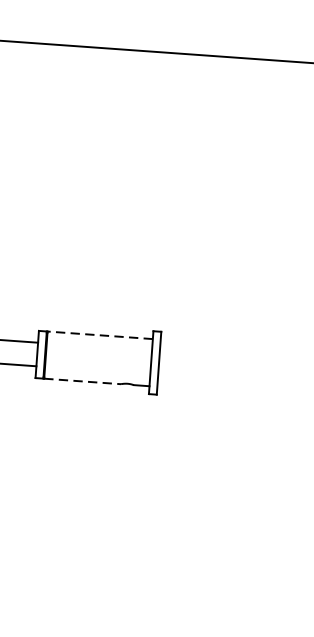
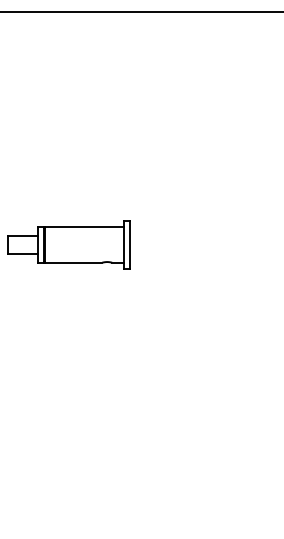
line: (100, 335) -> (84, 227), dashed -> solid
line: (82, 381) -> (73, 262), dashed -> solid

